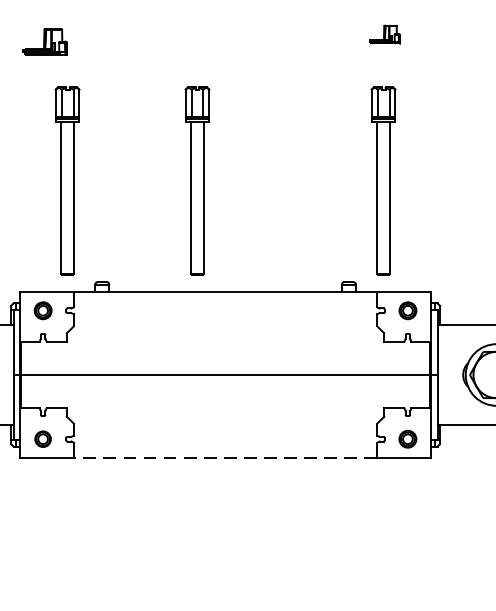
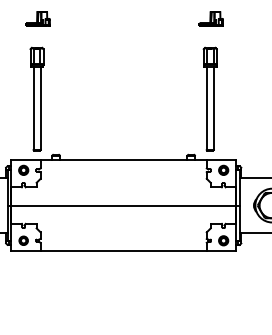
part: (383, 33) -> (210, 18), size x1.43
part: (44, 40) -> (37, 18), moved
part: (196, 179) -> (107, 98), removed
line: (225, 458) -> (123, 251), dashed -> solid

